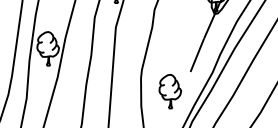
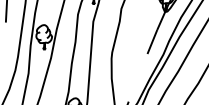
part: (169, 91) -> (132, 68), removed

